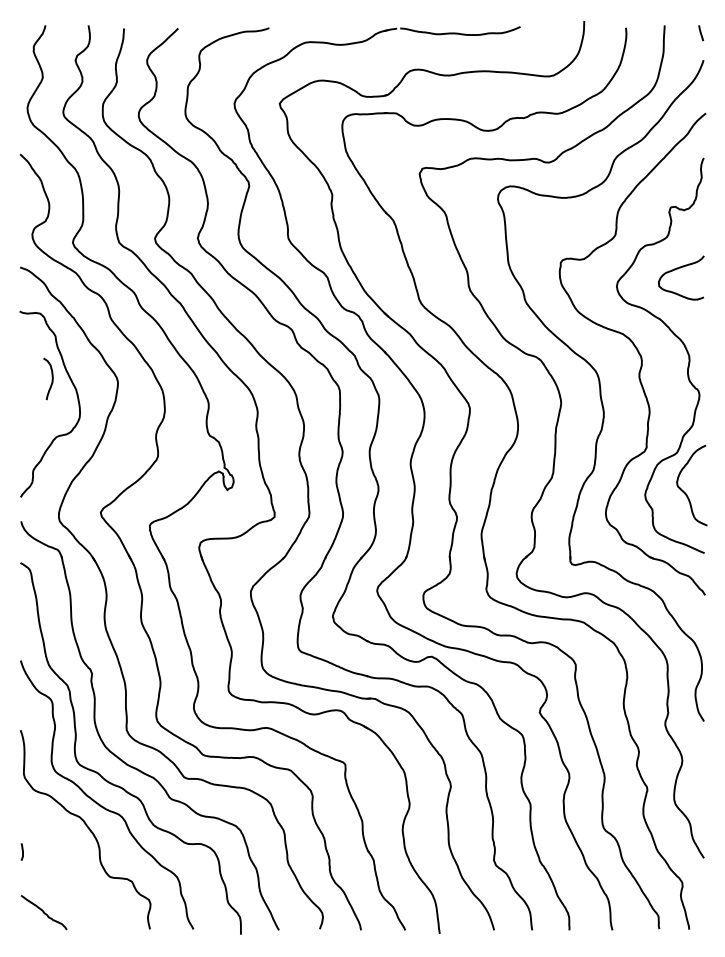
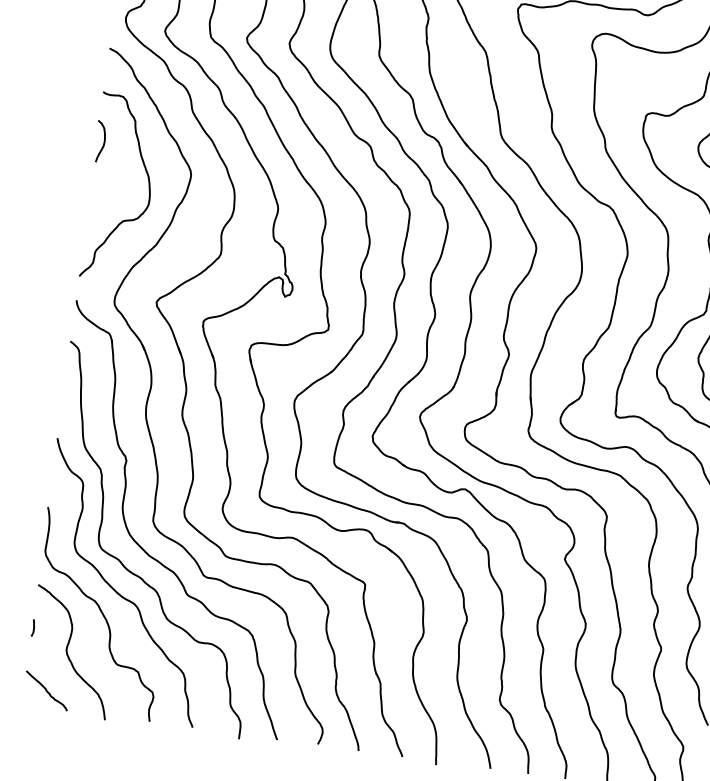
curve: (51, 377) -> (103, 140), moved
curve: (59, 870) -> (67, 651), added

